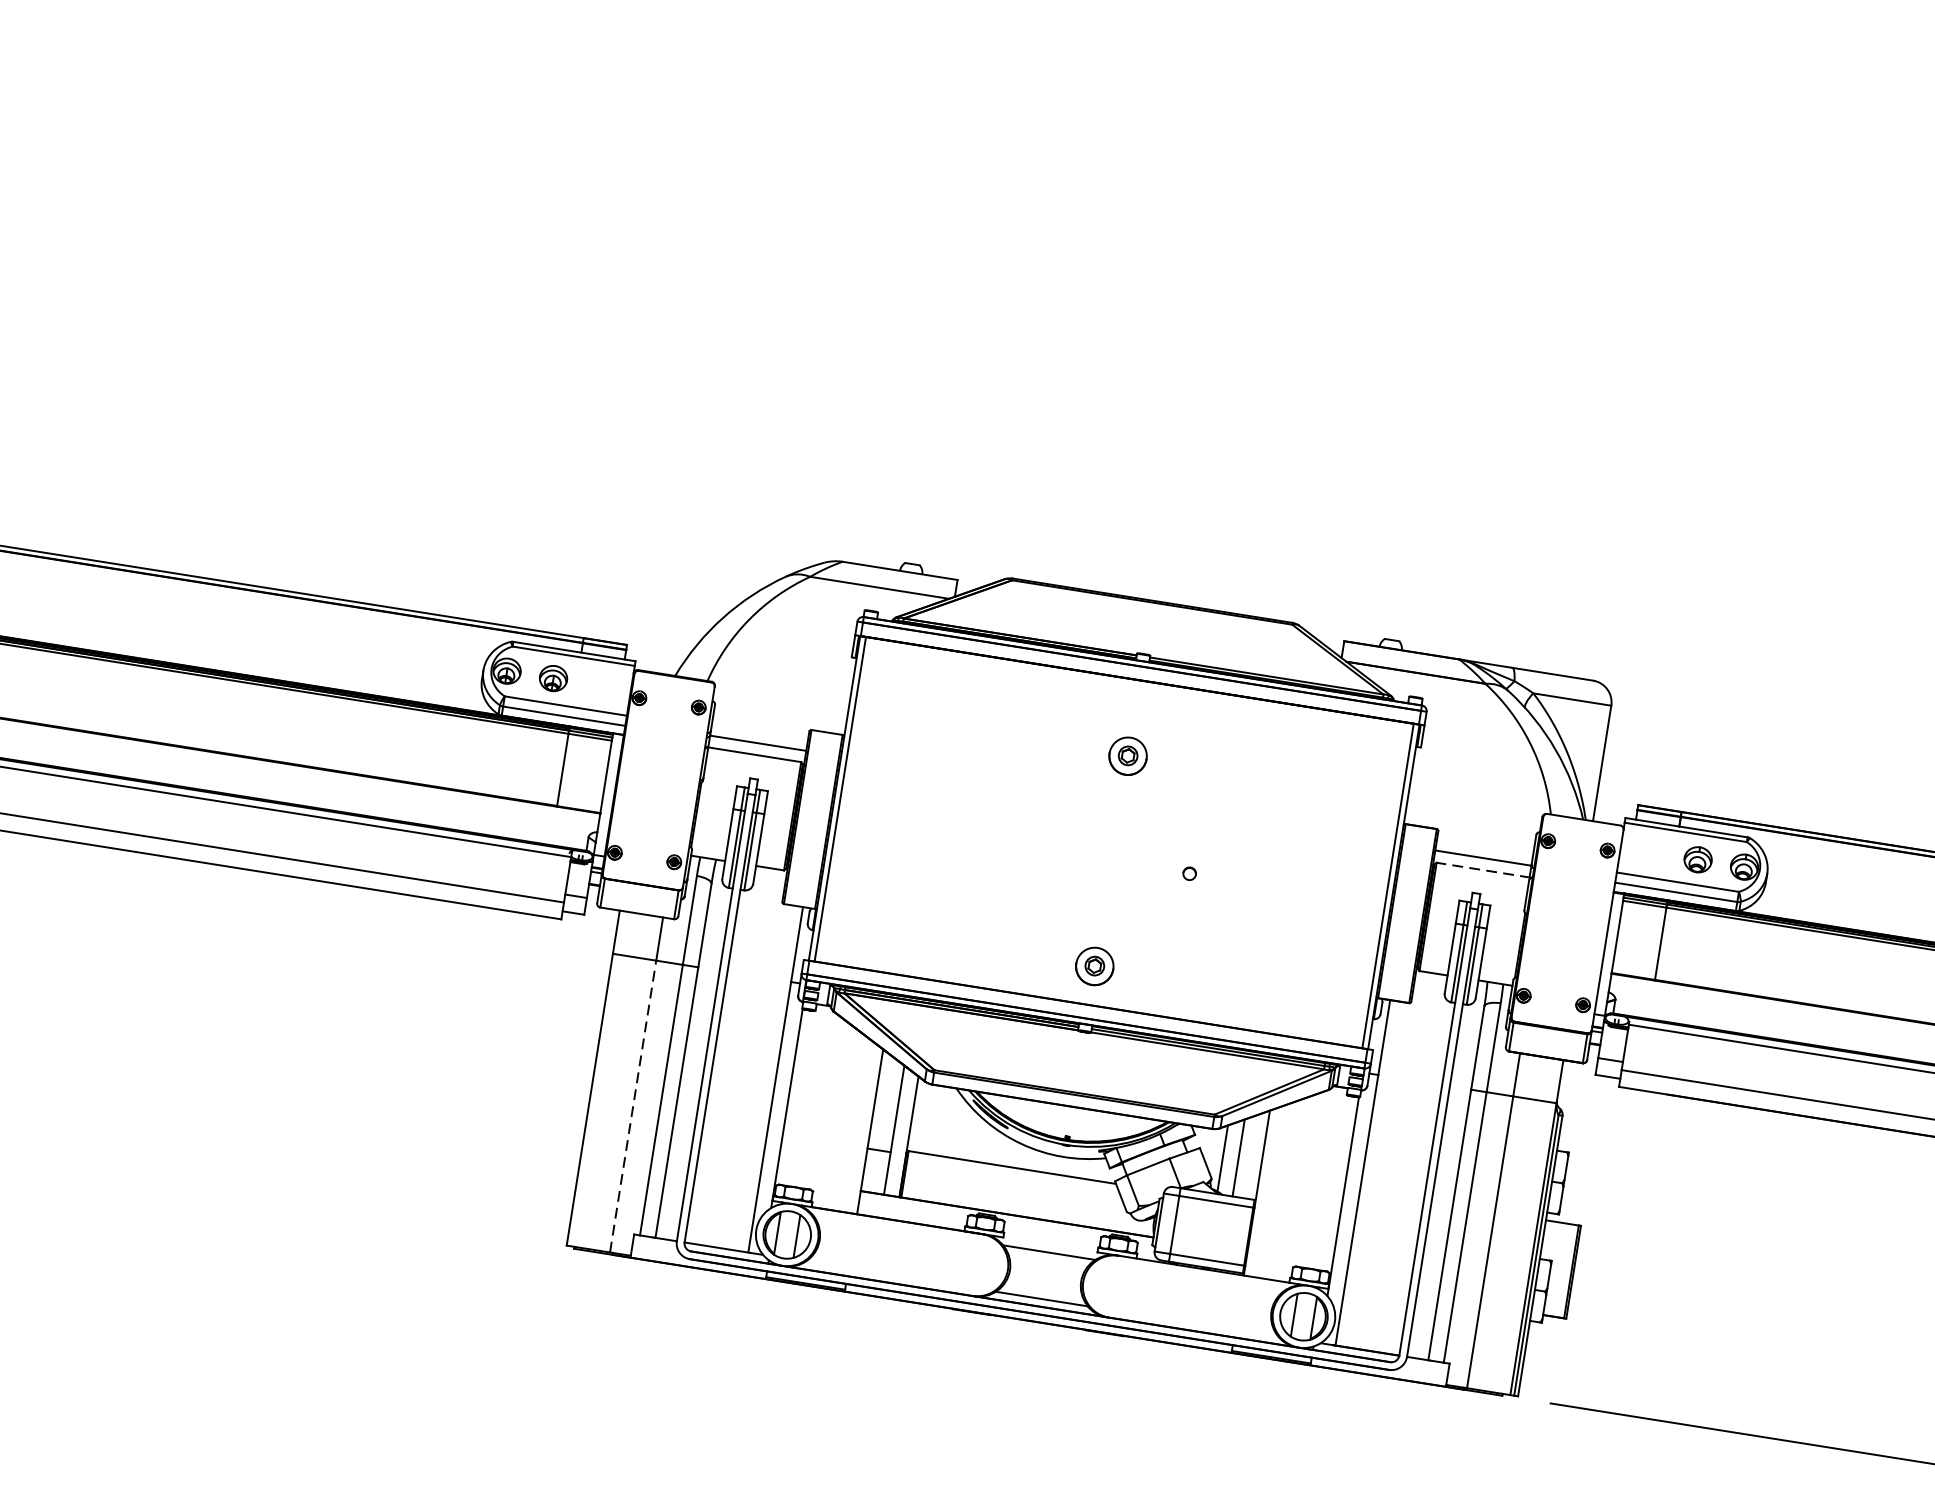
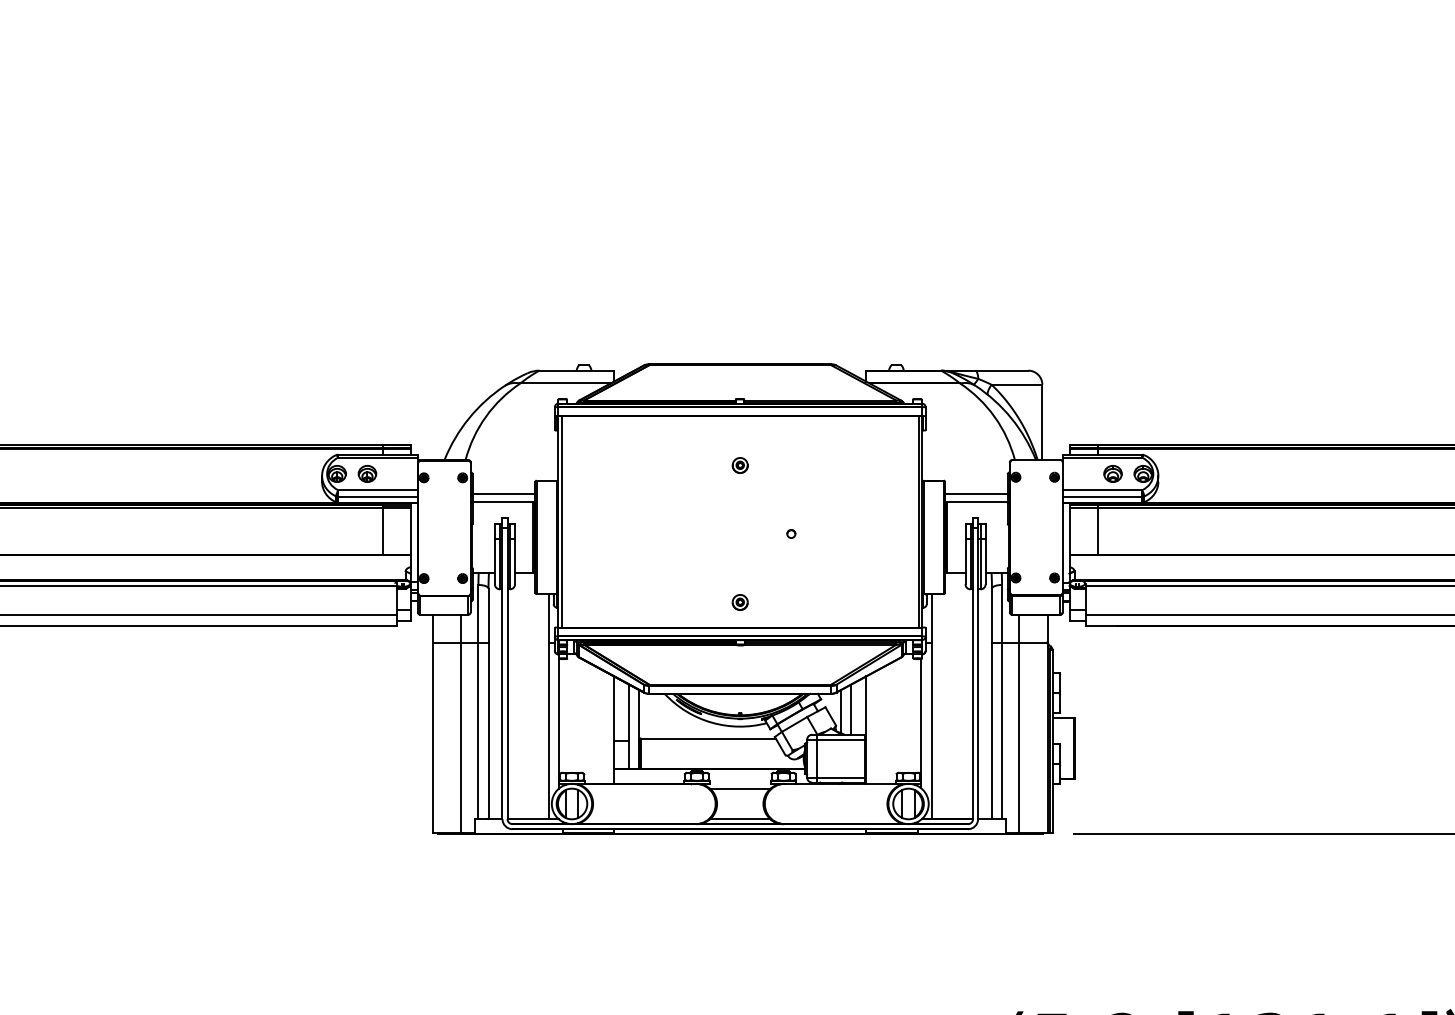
part: (1126, 756) -> (739, 465), size x0.62
line: (1483, 870) -> (977, 502), dashed -> solid
part: (1093, 966) -> (739, 602), size x0.62
line: (633, 1105) -> (461, 737), dashed -> solid

